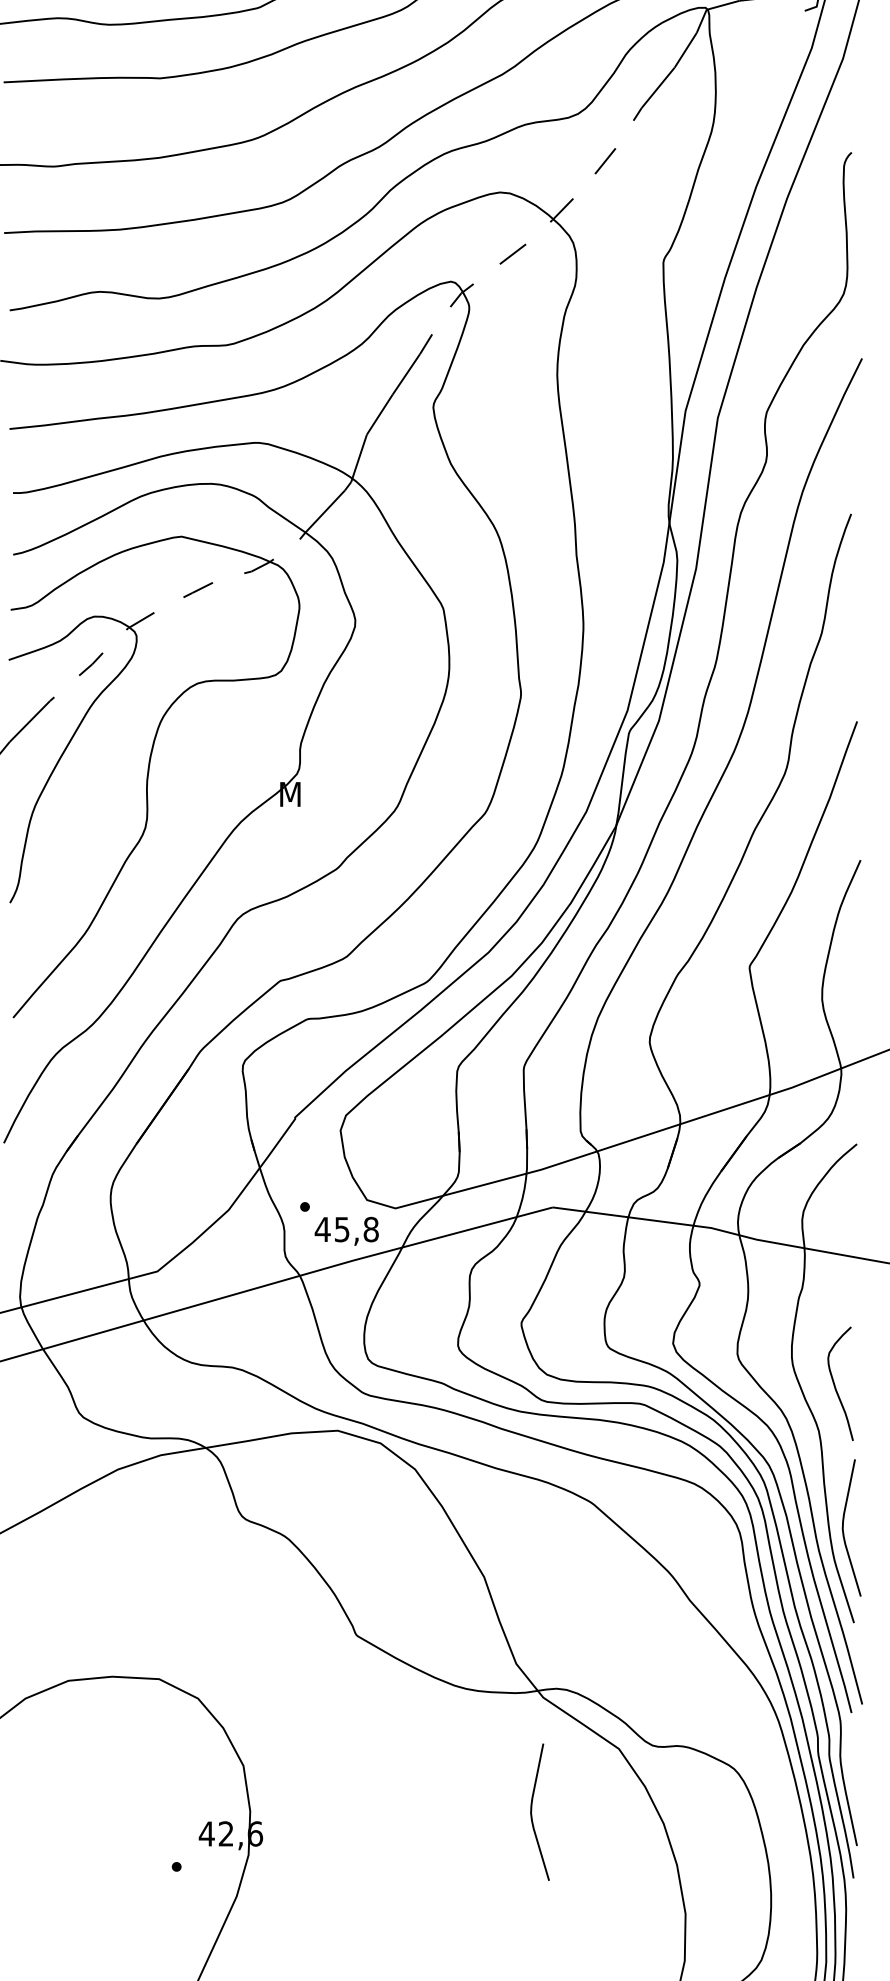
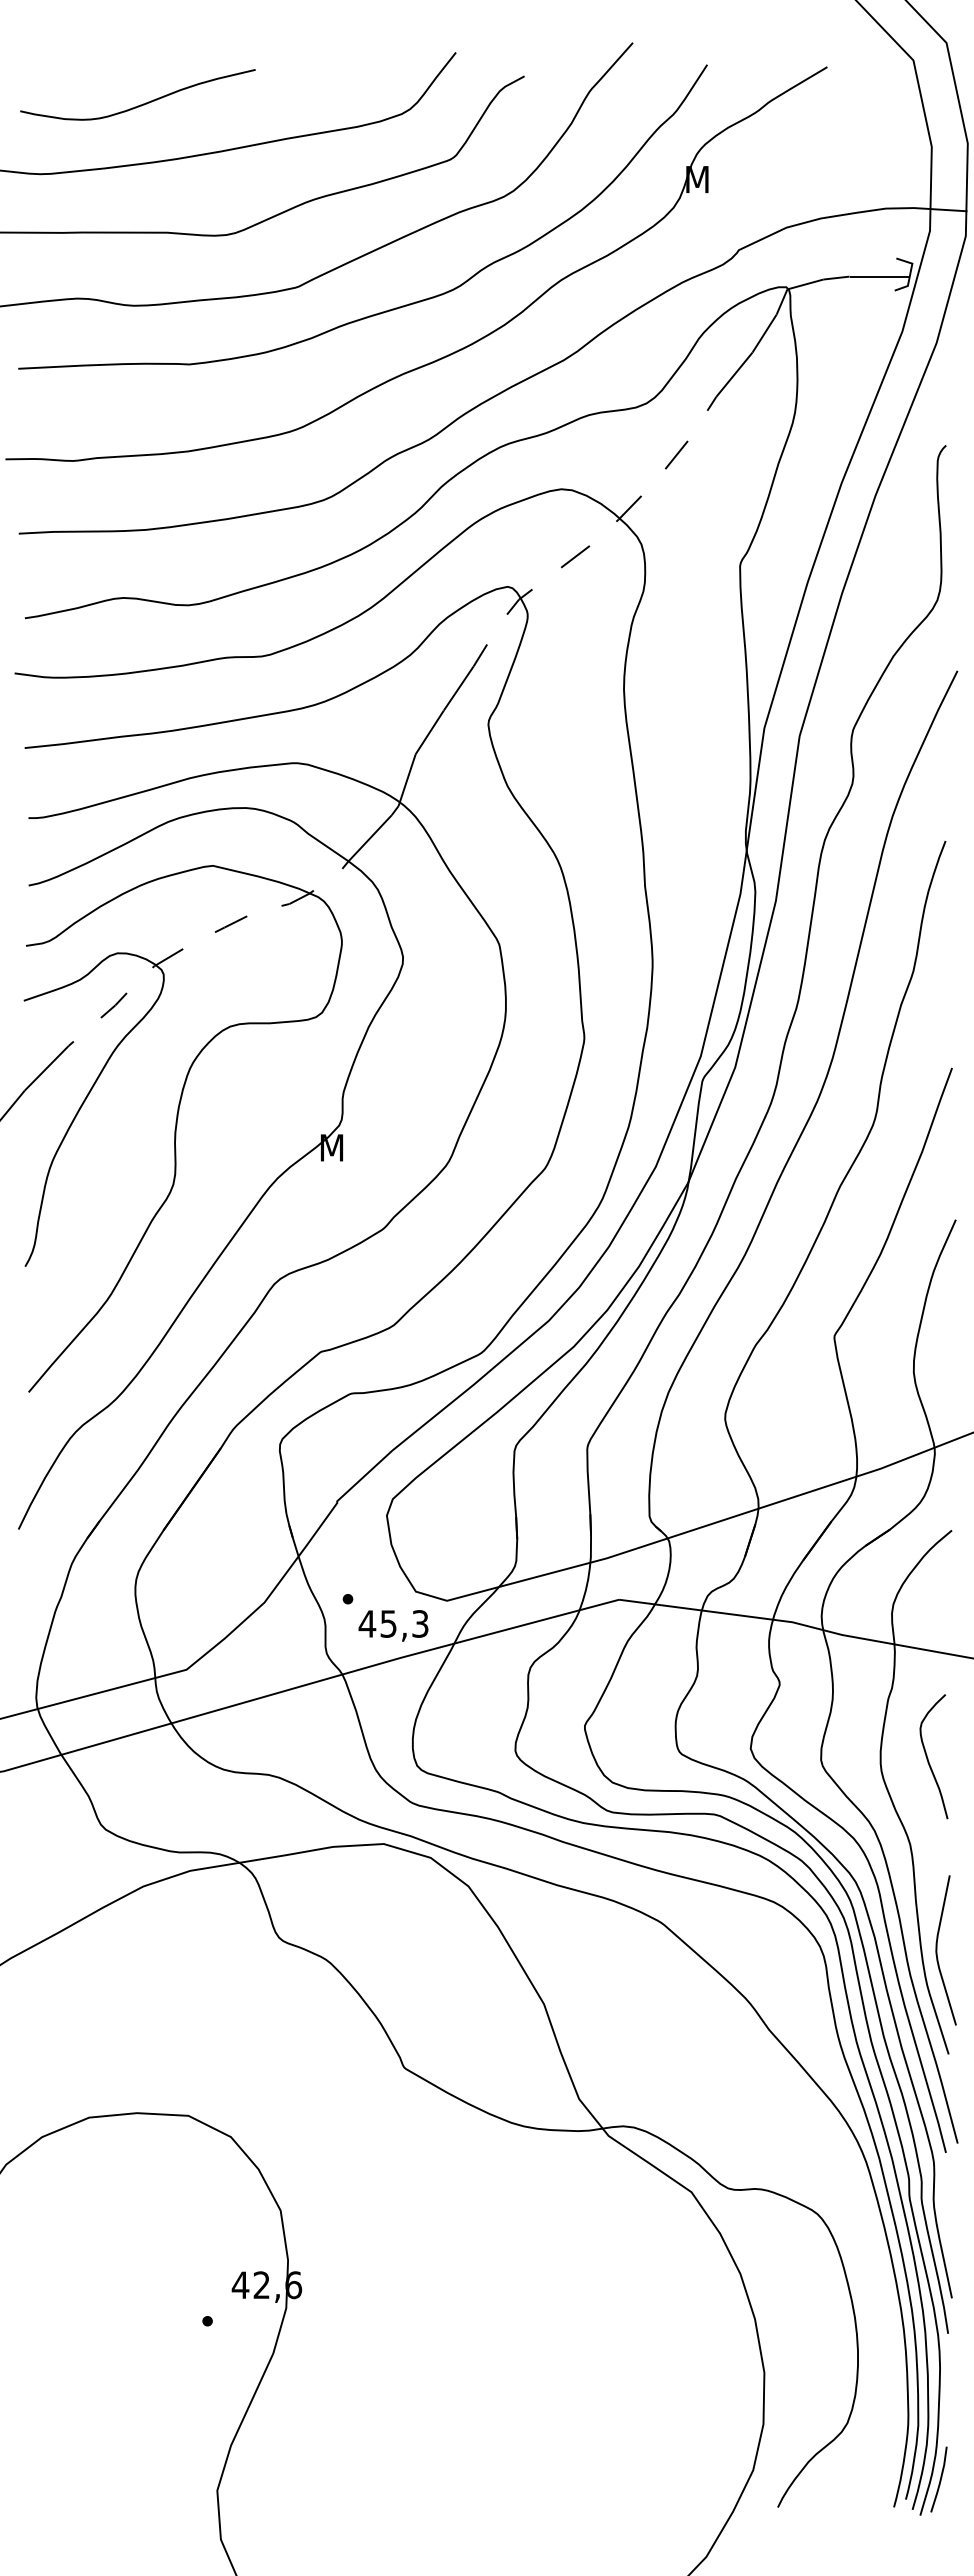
text: (371, 1229) -> (420, 1623), 45,8 -> 45,3
curve: (835, 1385) -> (928, 1758), moved
curve: (532, 1812) -> (596, 2261), removed

